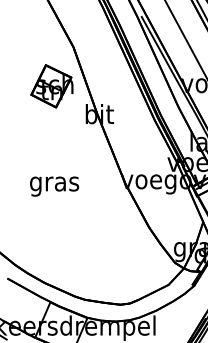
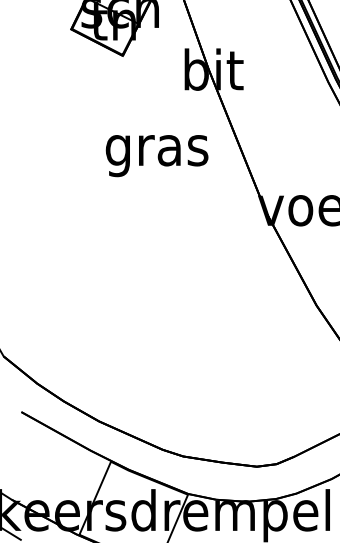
text: (54, 186) -> (156, 155), moved

